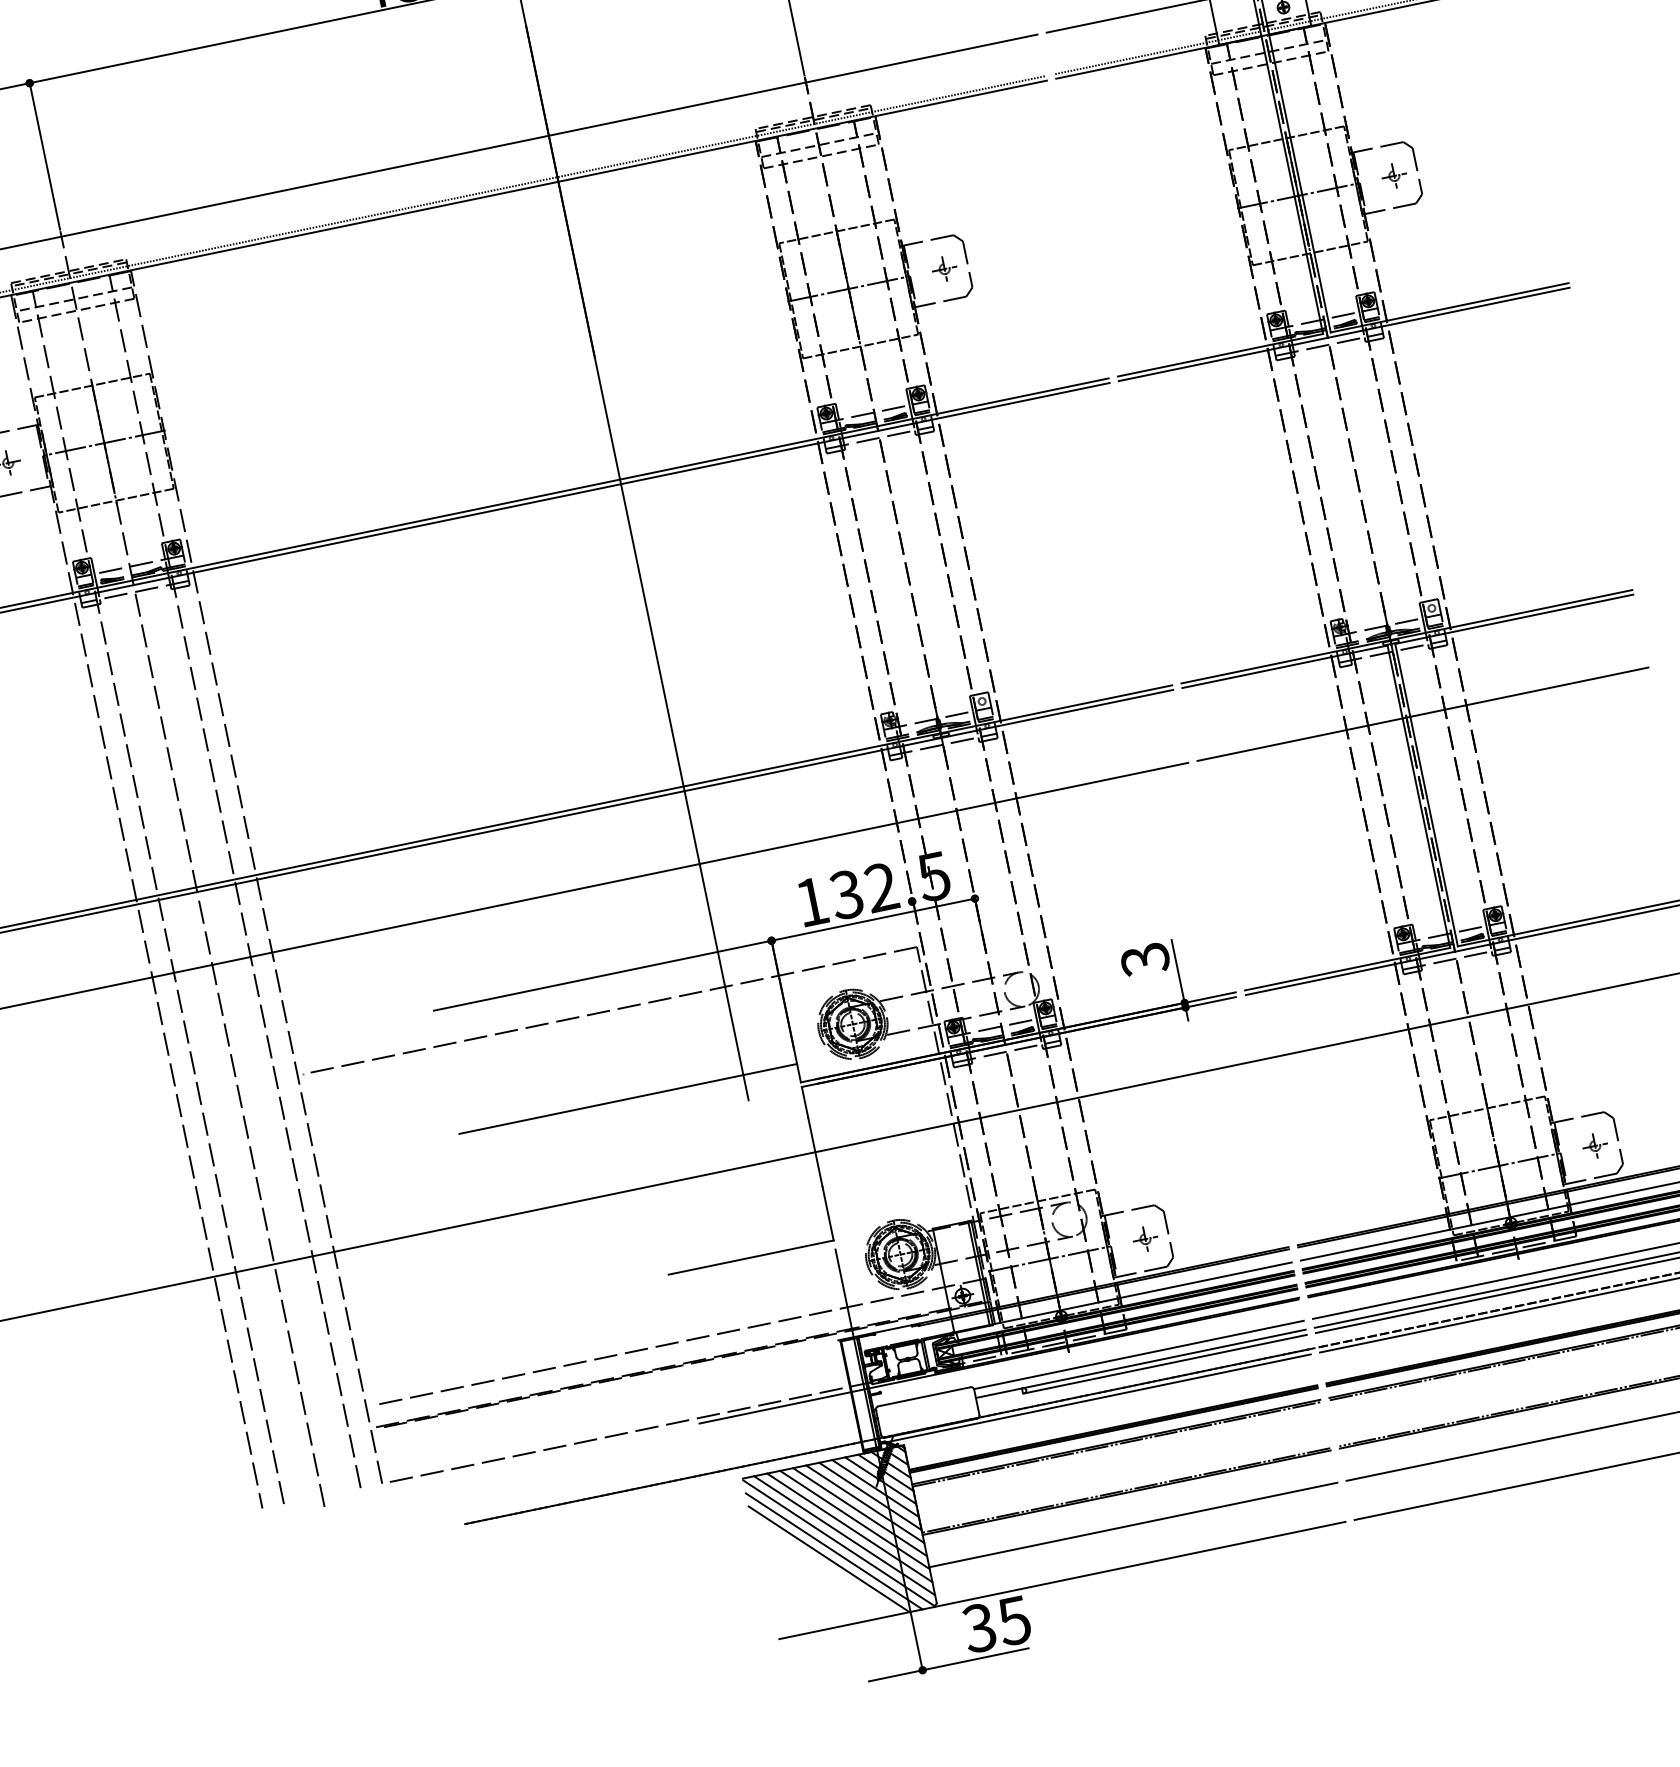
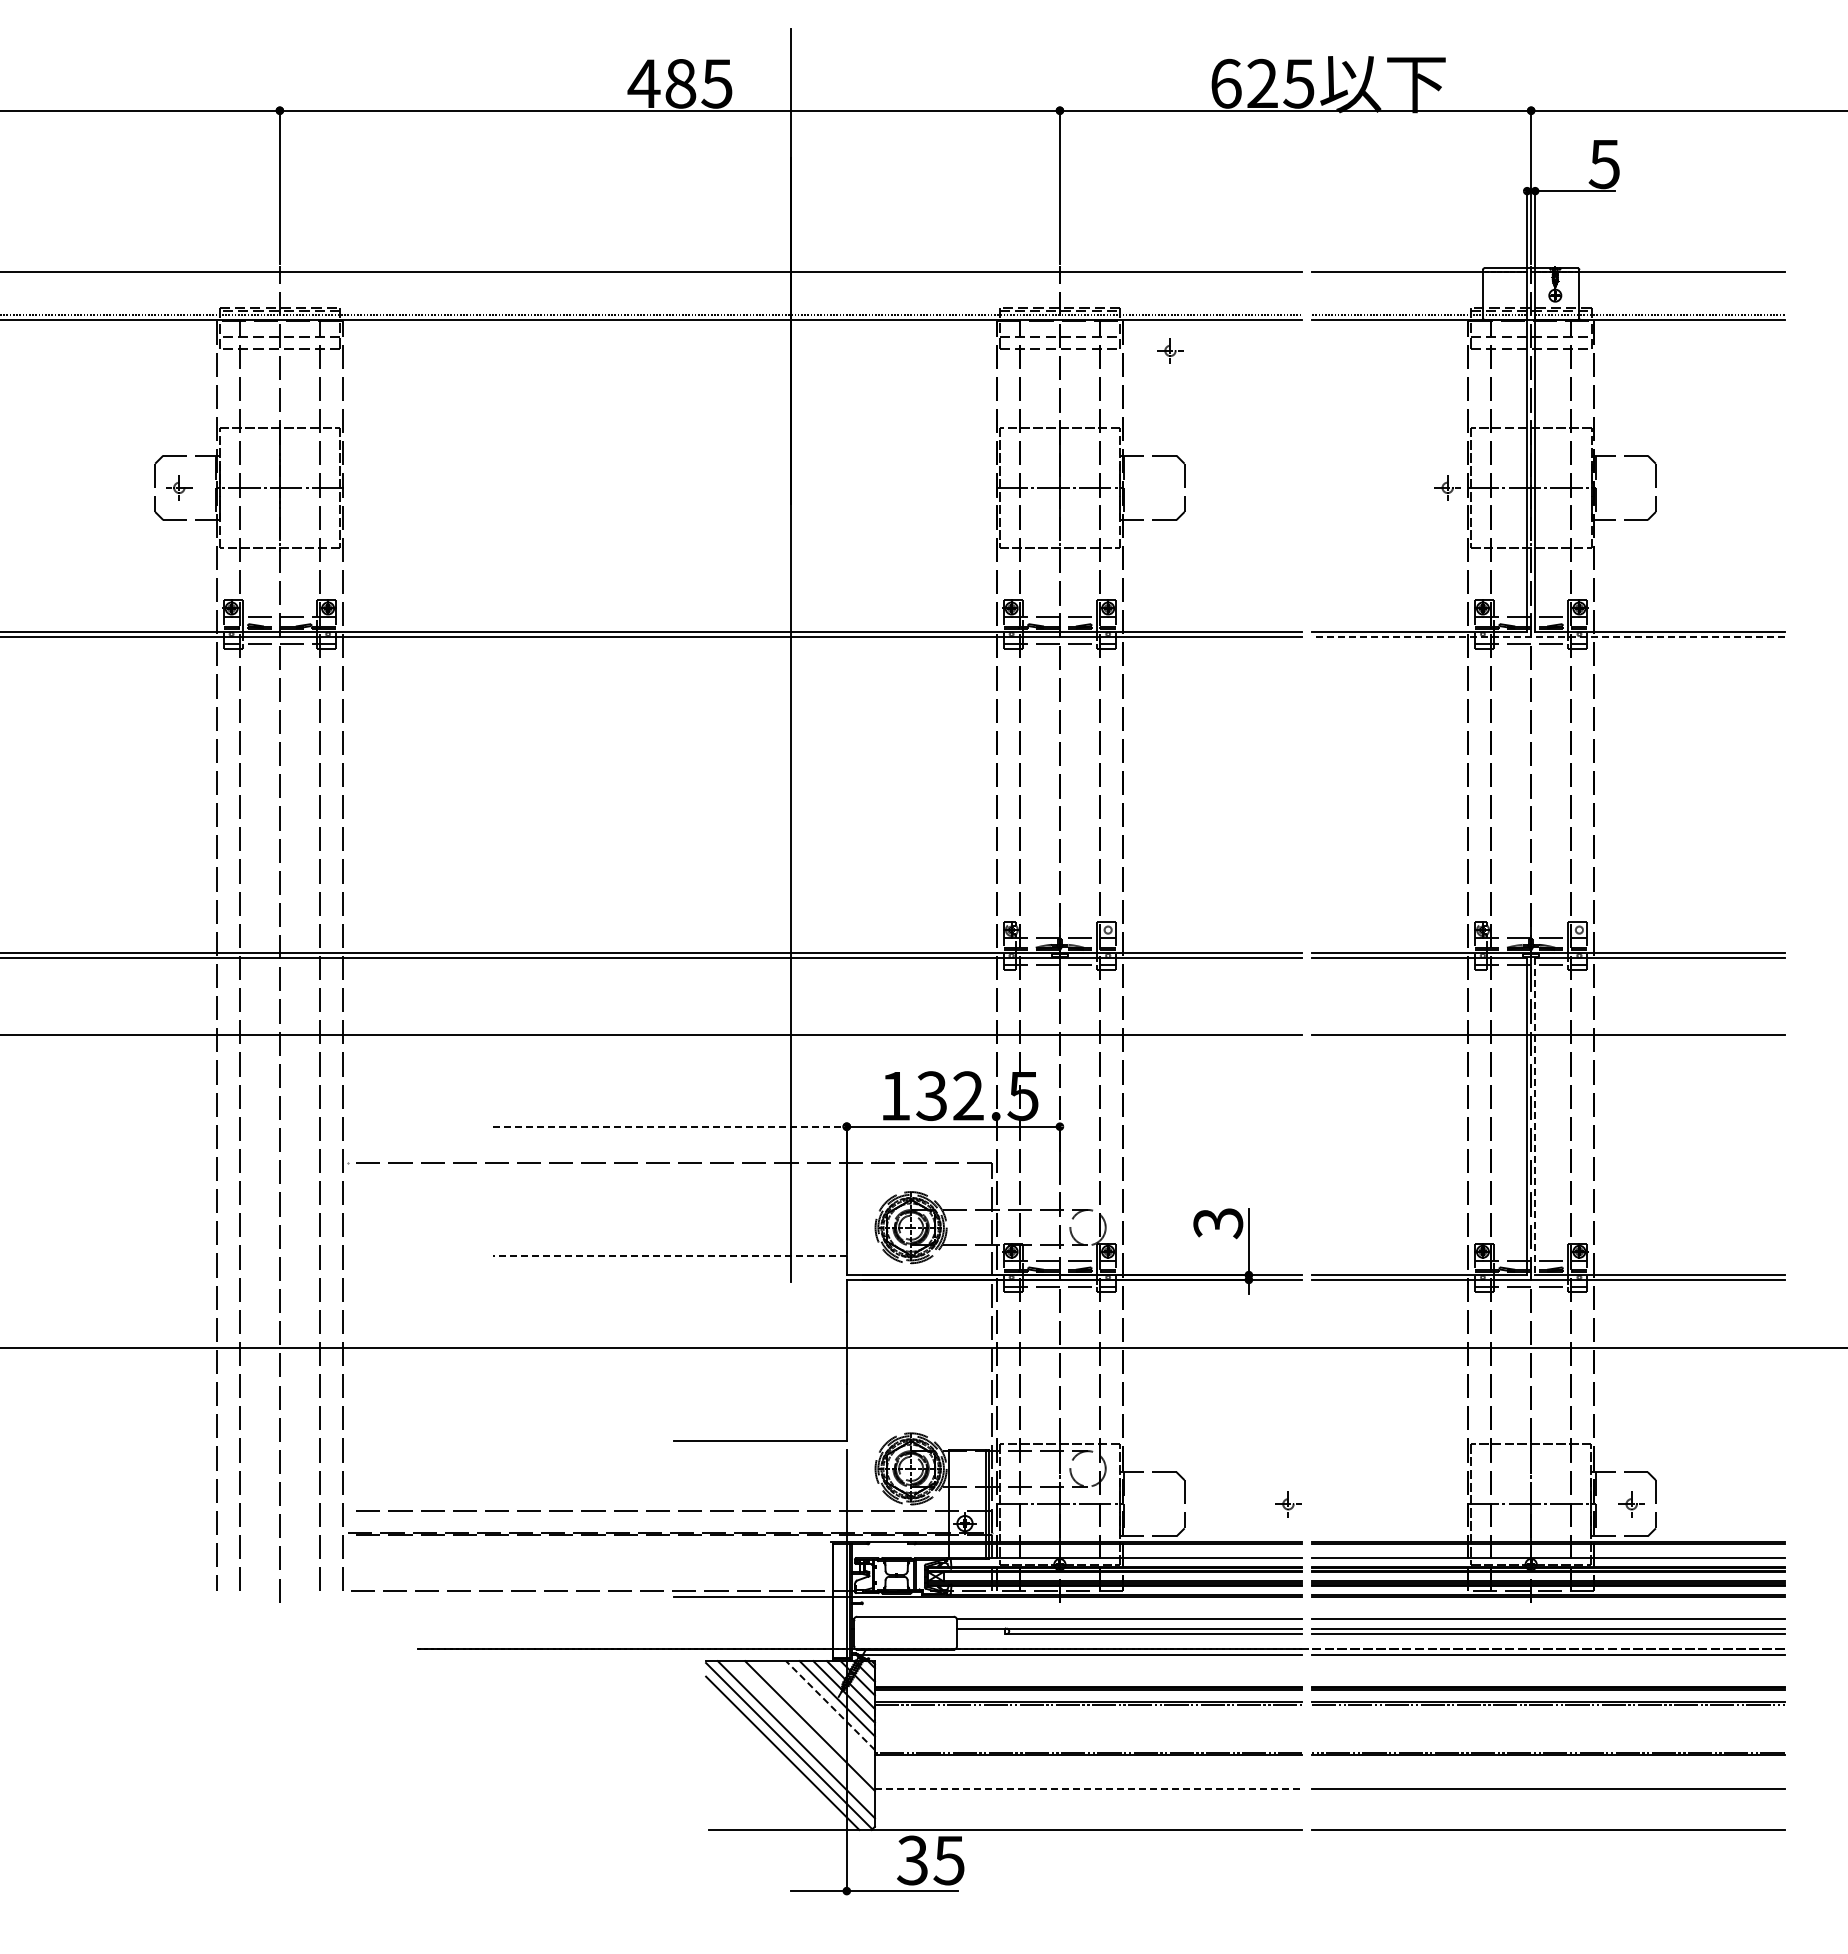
part: (1394, 175) -> (1447, 487), moved
part: (944, 268) -> (1170, 350), moved
line: (1343, 334) -> (1547, 636), solid -> dashed
line: (1427, 795) -> (1535, 1117), solid -> dashed
line: (602, 975) -> (669, 1126), solid -> dashed
line: (627, 1098) -> (669, 1255), solid -> dashed
part: (1145, 1239) -> (1288, 1504), moved
line: (870, 1496) -> (830, 1705), solid -> dashed
line: (865, 1504) -> (823, 1712), removed
line: (859, 1512) -> (816, 1719), removed
line: (1133, 1524) -> (1088, 1788), solid -> dashed
line: (849, 1527) -> (802, 1732), removed
line: (828, 1558) -> (775, 1759), removed

